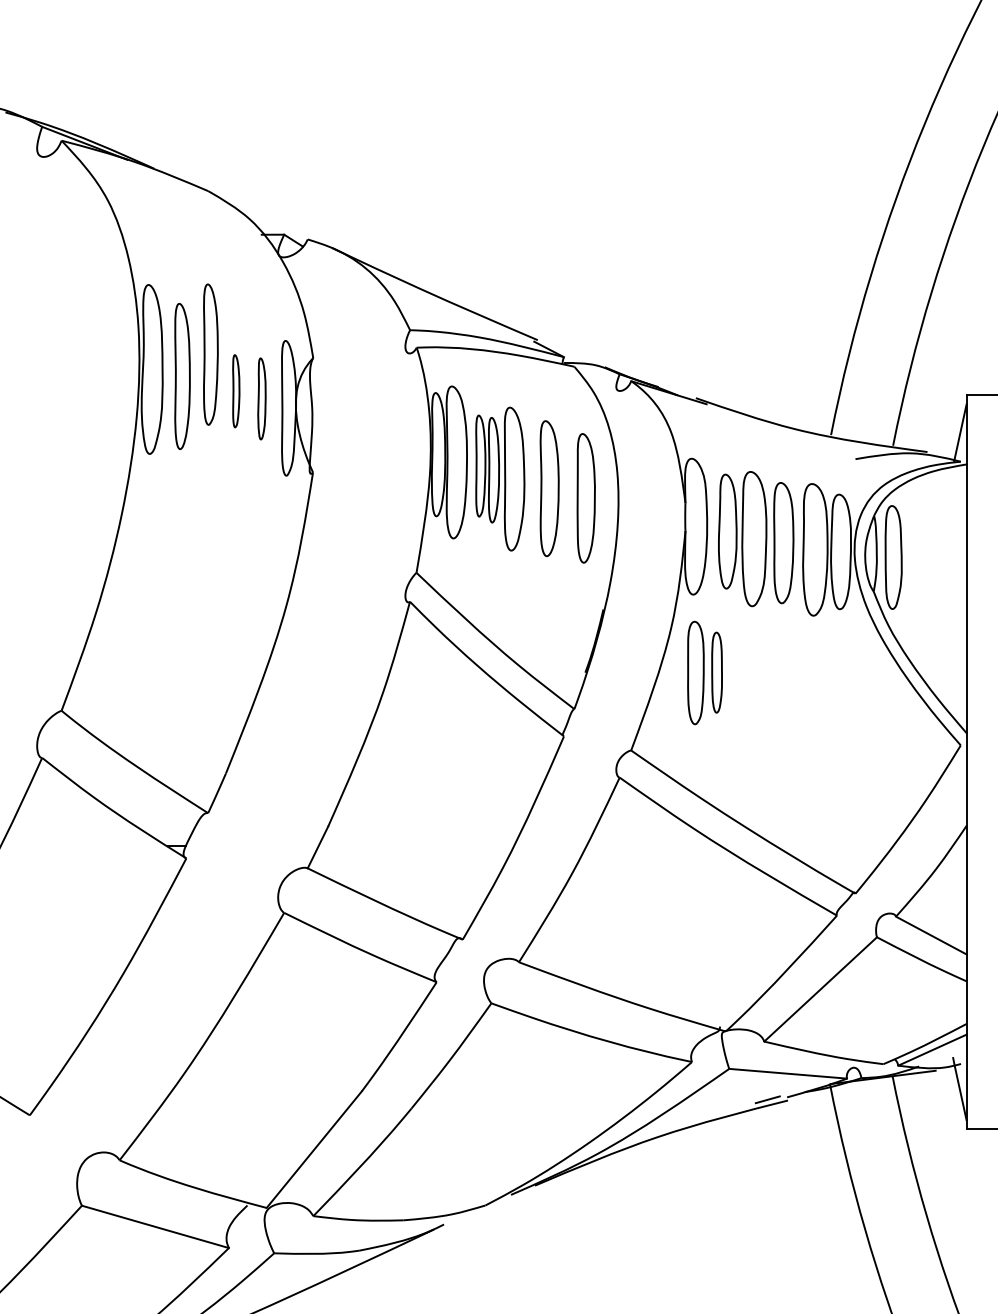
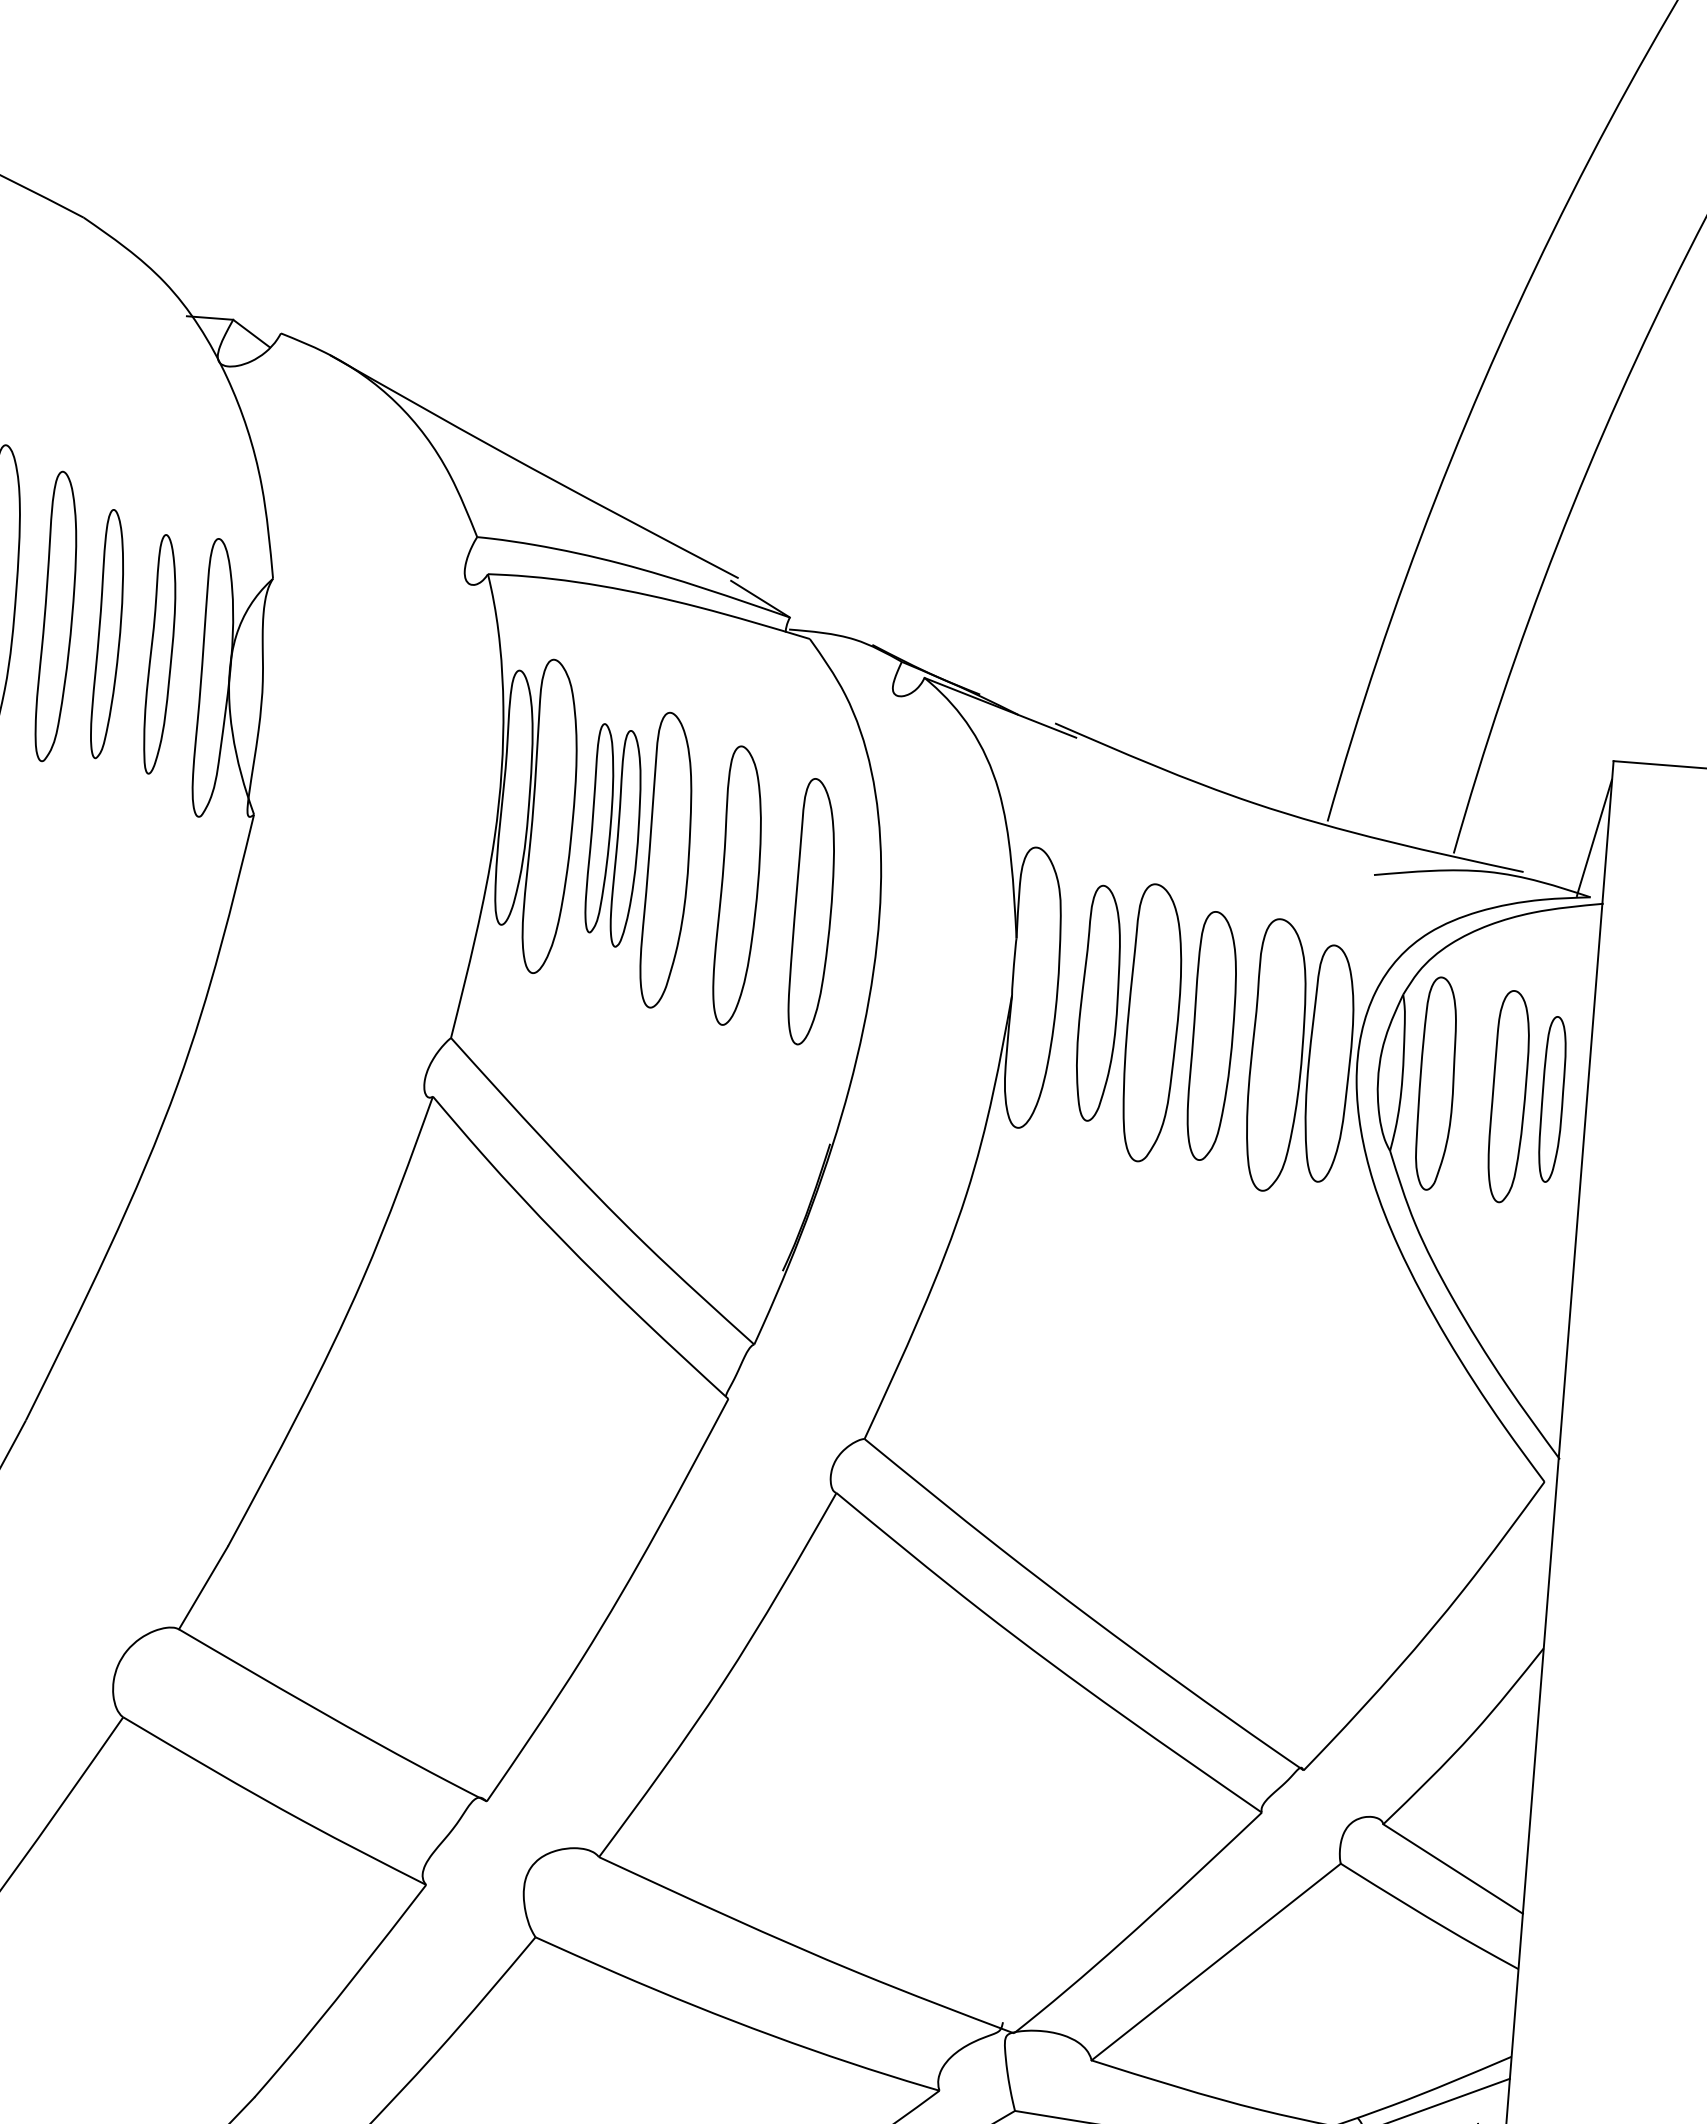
part: (210, 354) -> (57, 616), moved
part: (236, 391) -> (109, 635), size x1.67
part: (261, 398) -> (159, 653), size x1.43
part: (704, 672) -> (1526, 1097), moved

